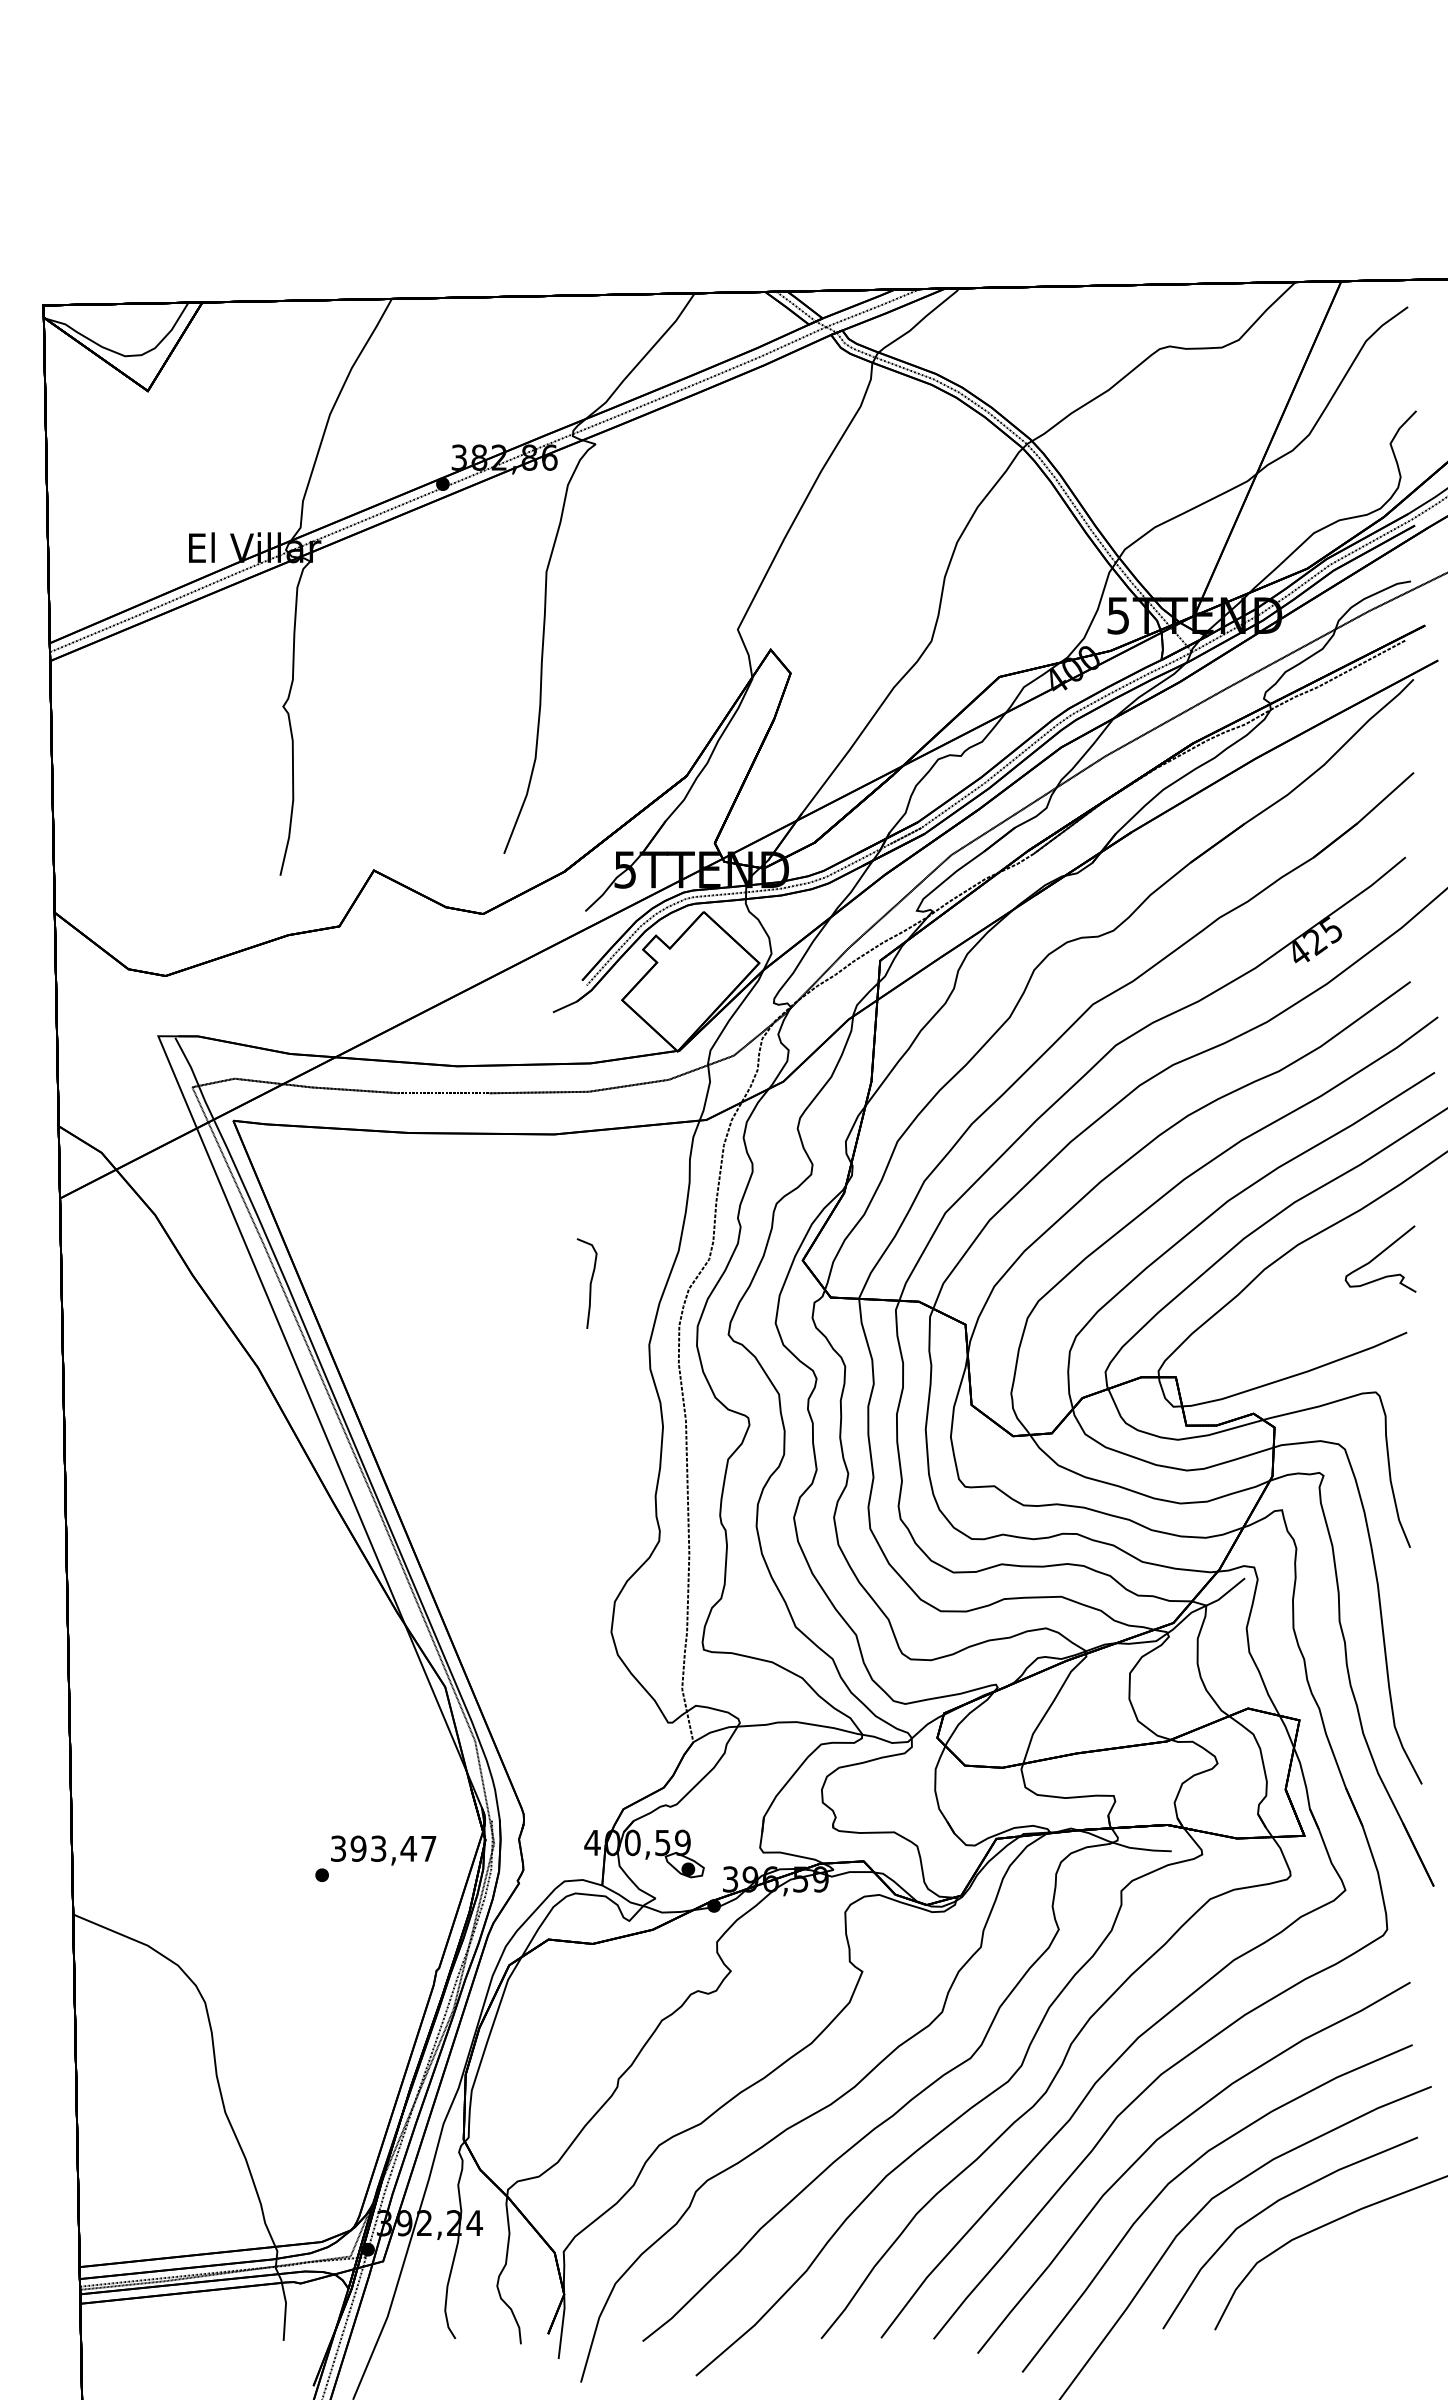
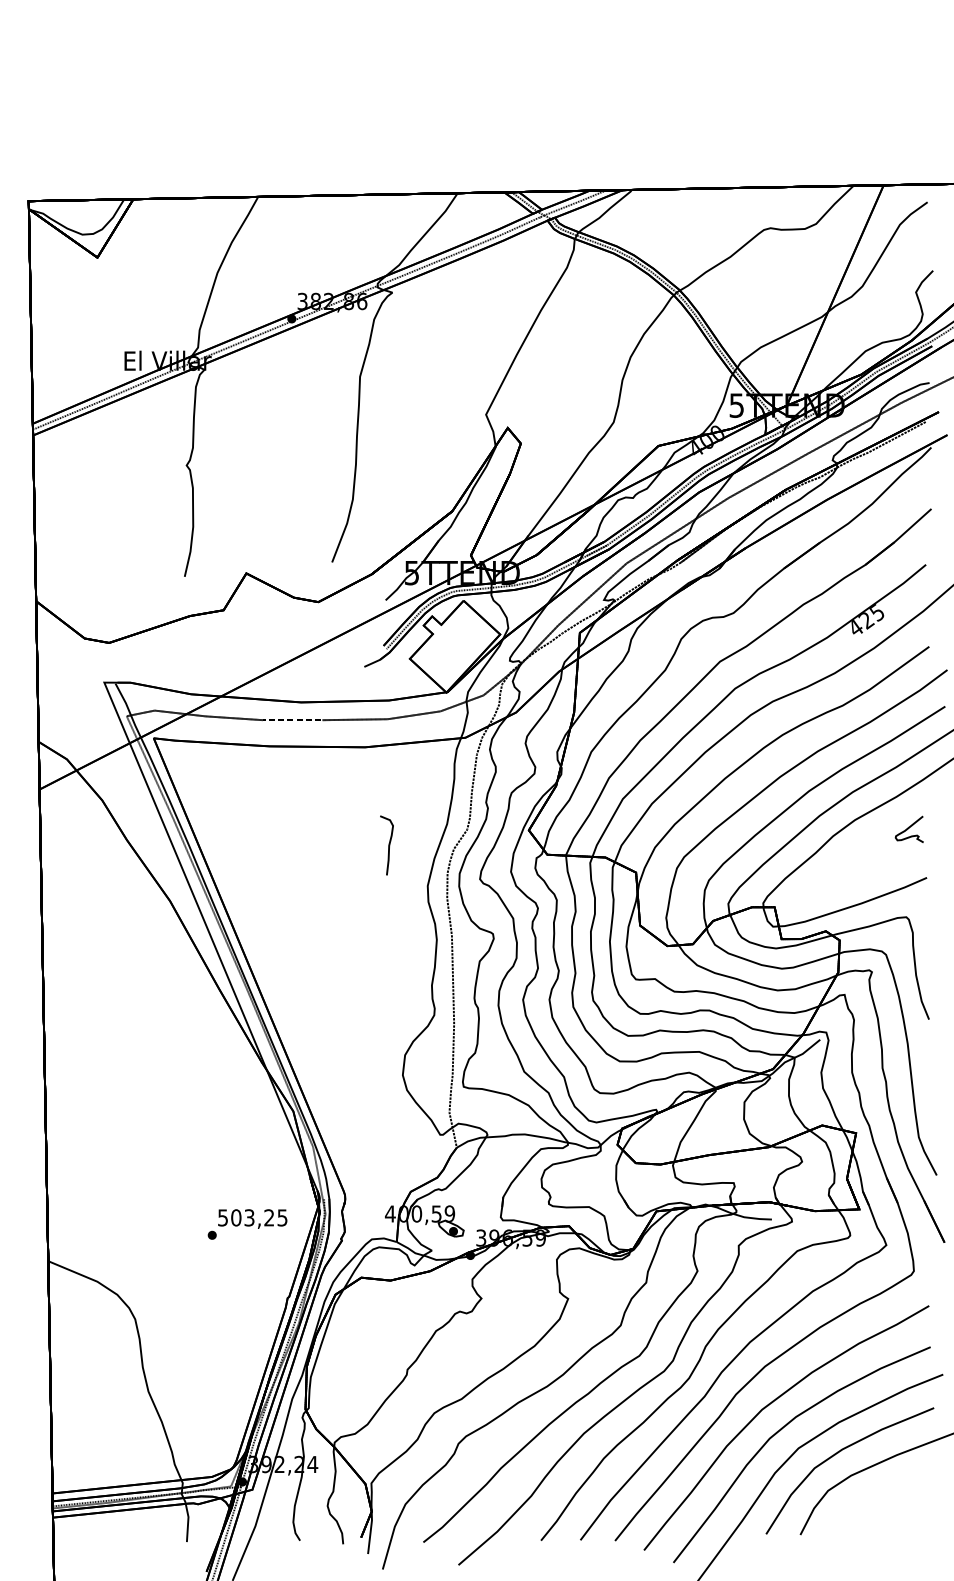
part: (1380, 1259) -> (909, 829), size x0.6
text: (383, 1848) -> (252, 1217), 393,47 -> 503,25

